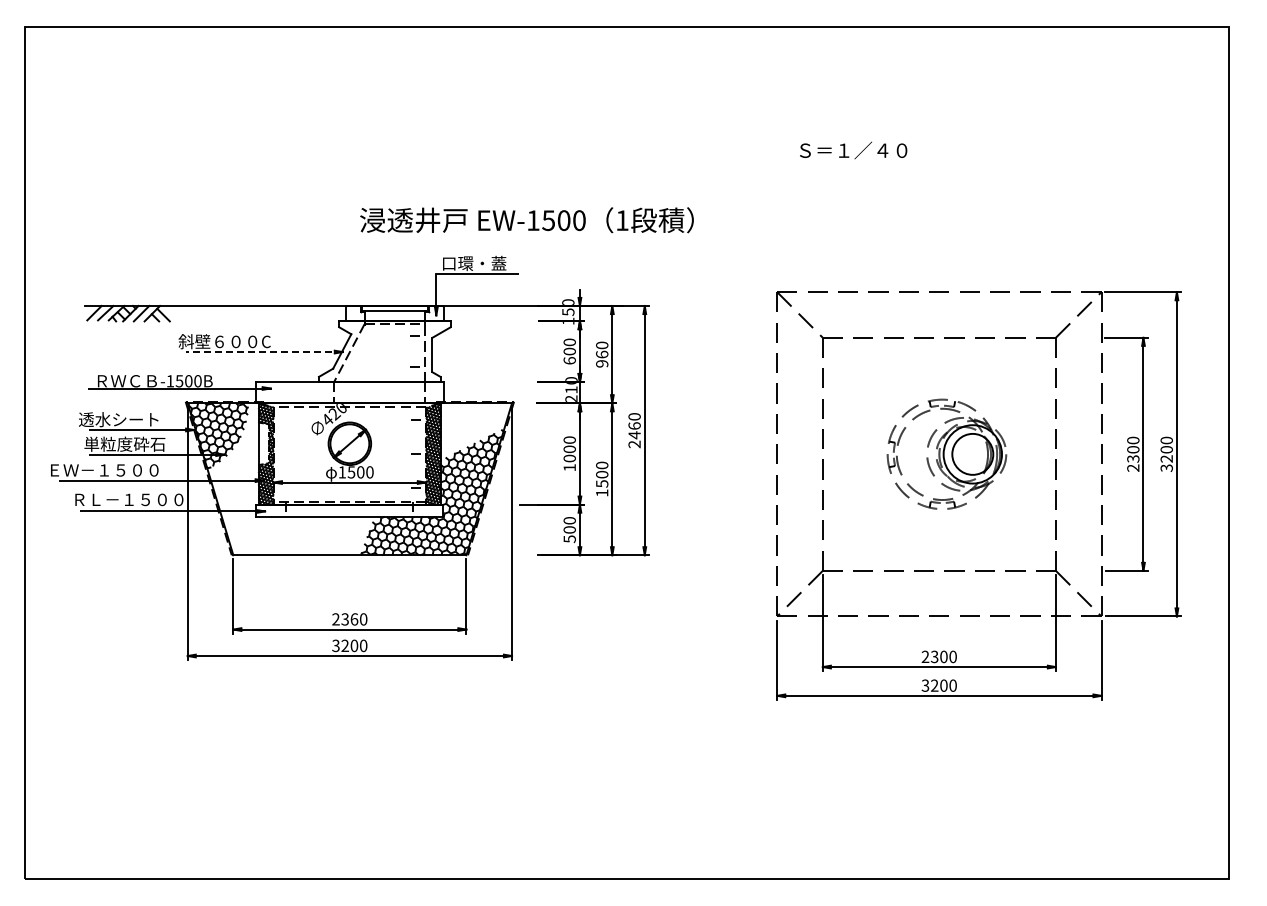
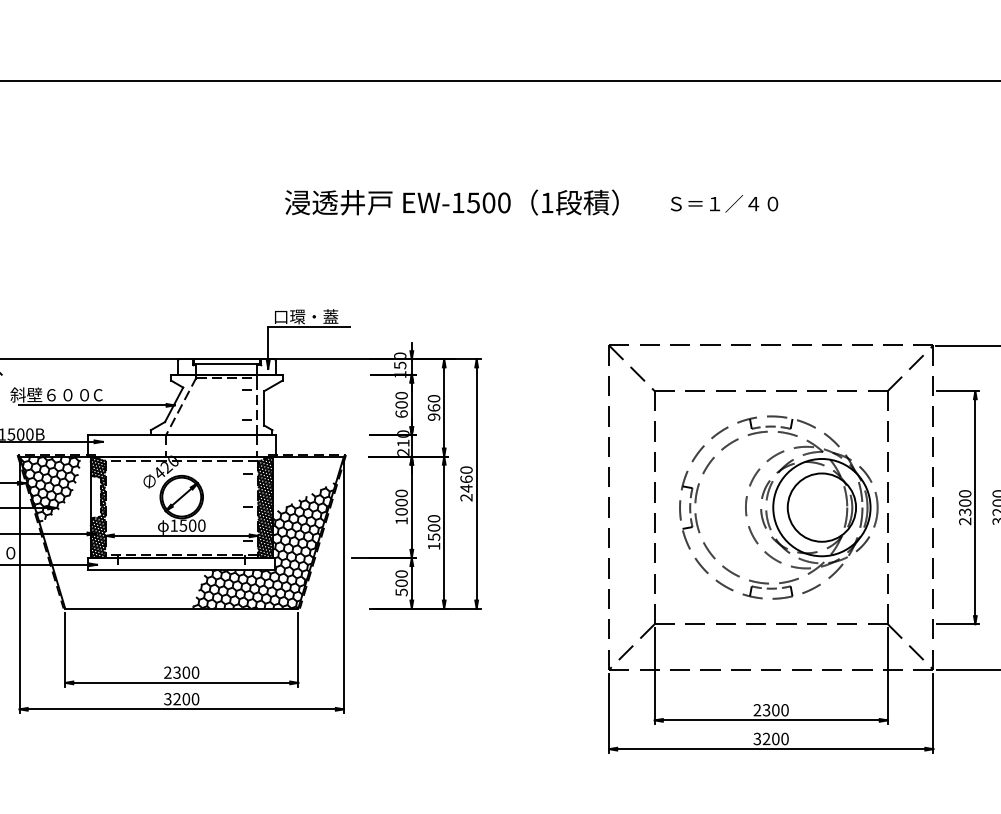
text: (853, 150) -> (724, 203), moved
text: (526, 220) -> (451, 202), moved
line: (263, 352) -> (95, 405), dashed -> solid
part: (946, 454) -> (778, 507), size x1.67
text: (354, 619) -> (186, 672), 2360 -> 2300

